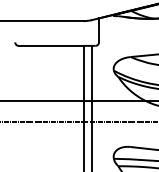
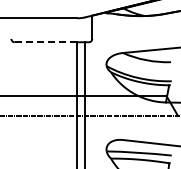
line: (51, 46) -> (46, 42), solid -> dashed

